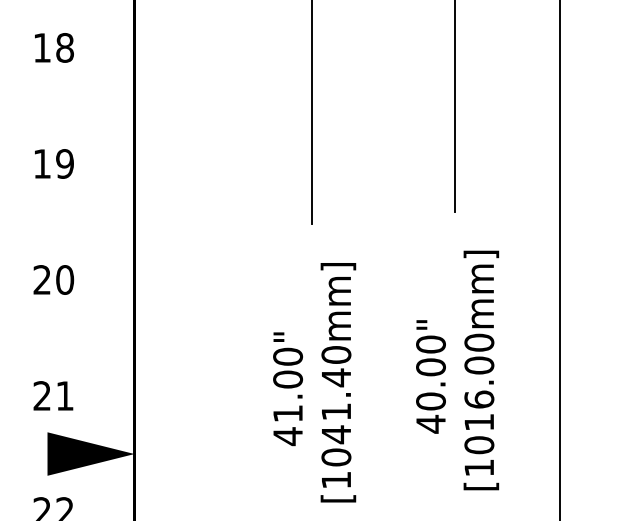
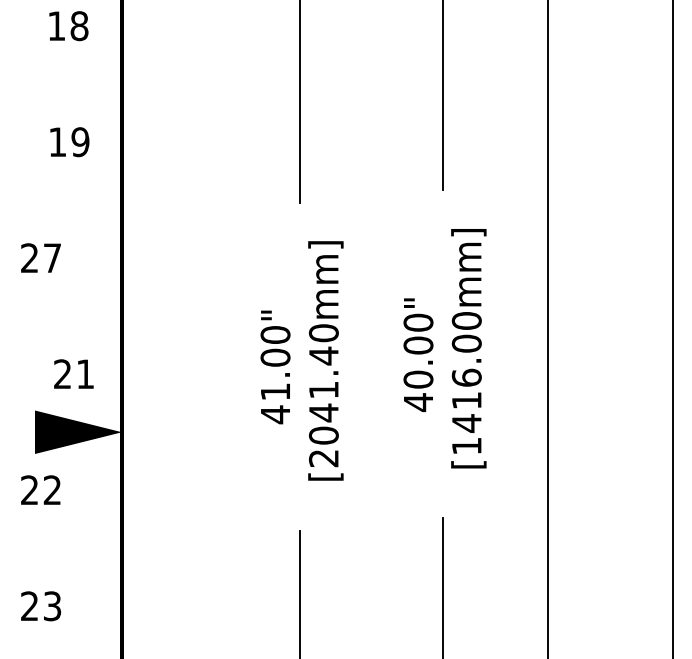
text: (54, 48) -> (68, 26), moved
text: (54, 164) -> (69, 142), moved
text: (65, 280) -> (52, 258), 20 -> 27
text: (53, 395) -> (73, 373), moved
text: (479, 445) -> (466, 423), [1016.00mm] -> [1416.00mm]
text: (336, 480) -> (323, 458), [1041.40mm] -> [2041.40mm]

